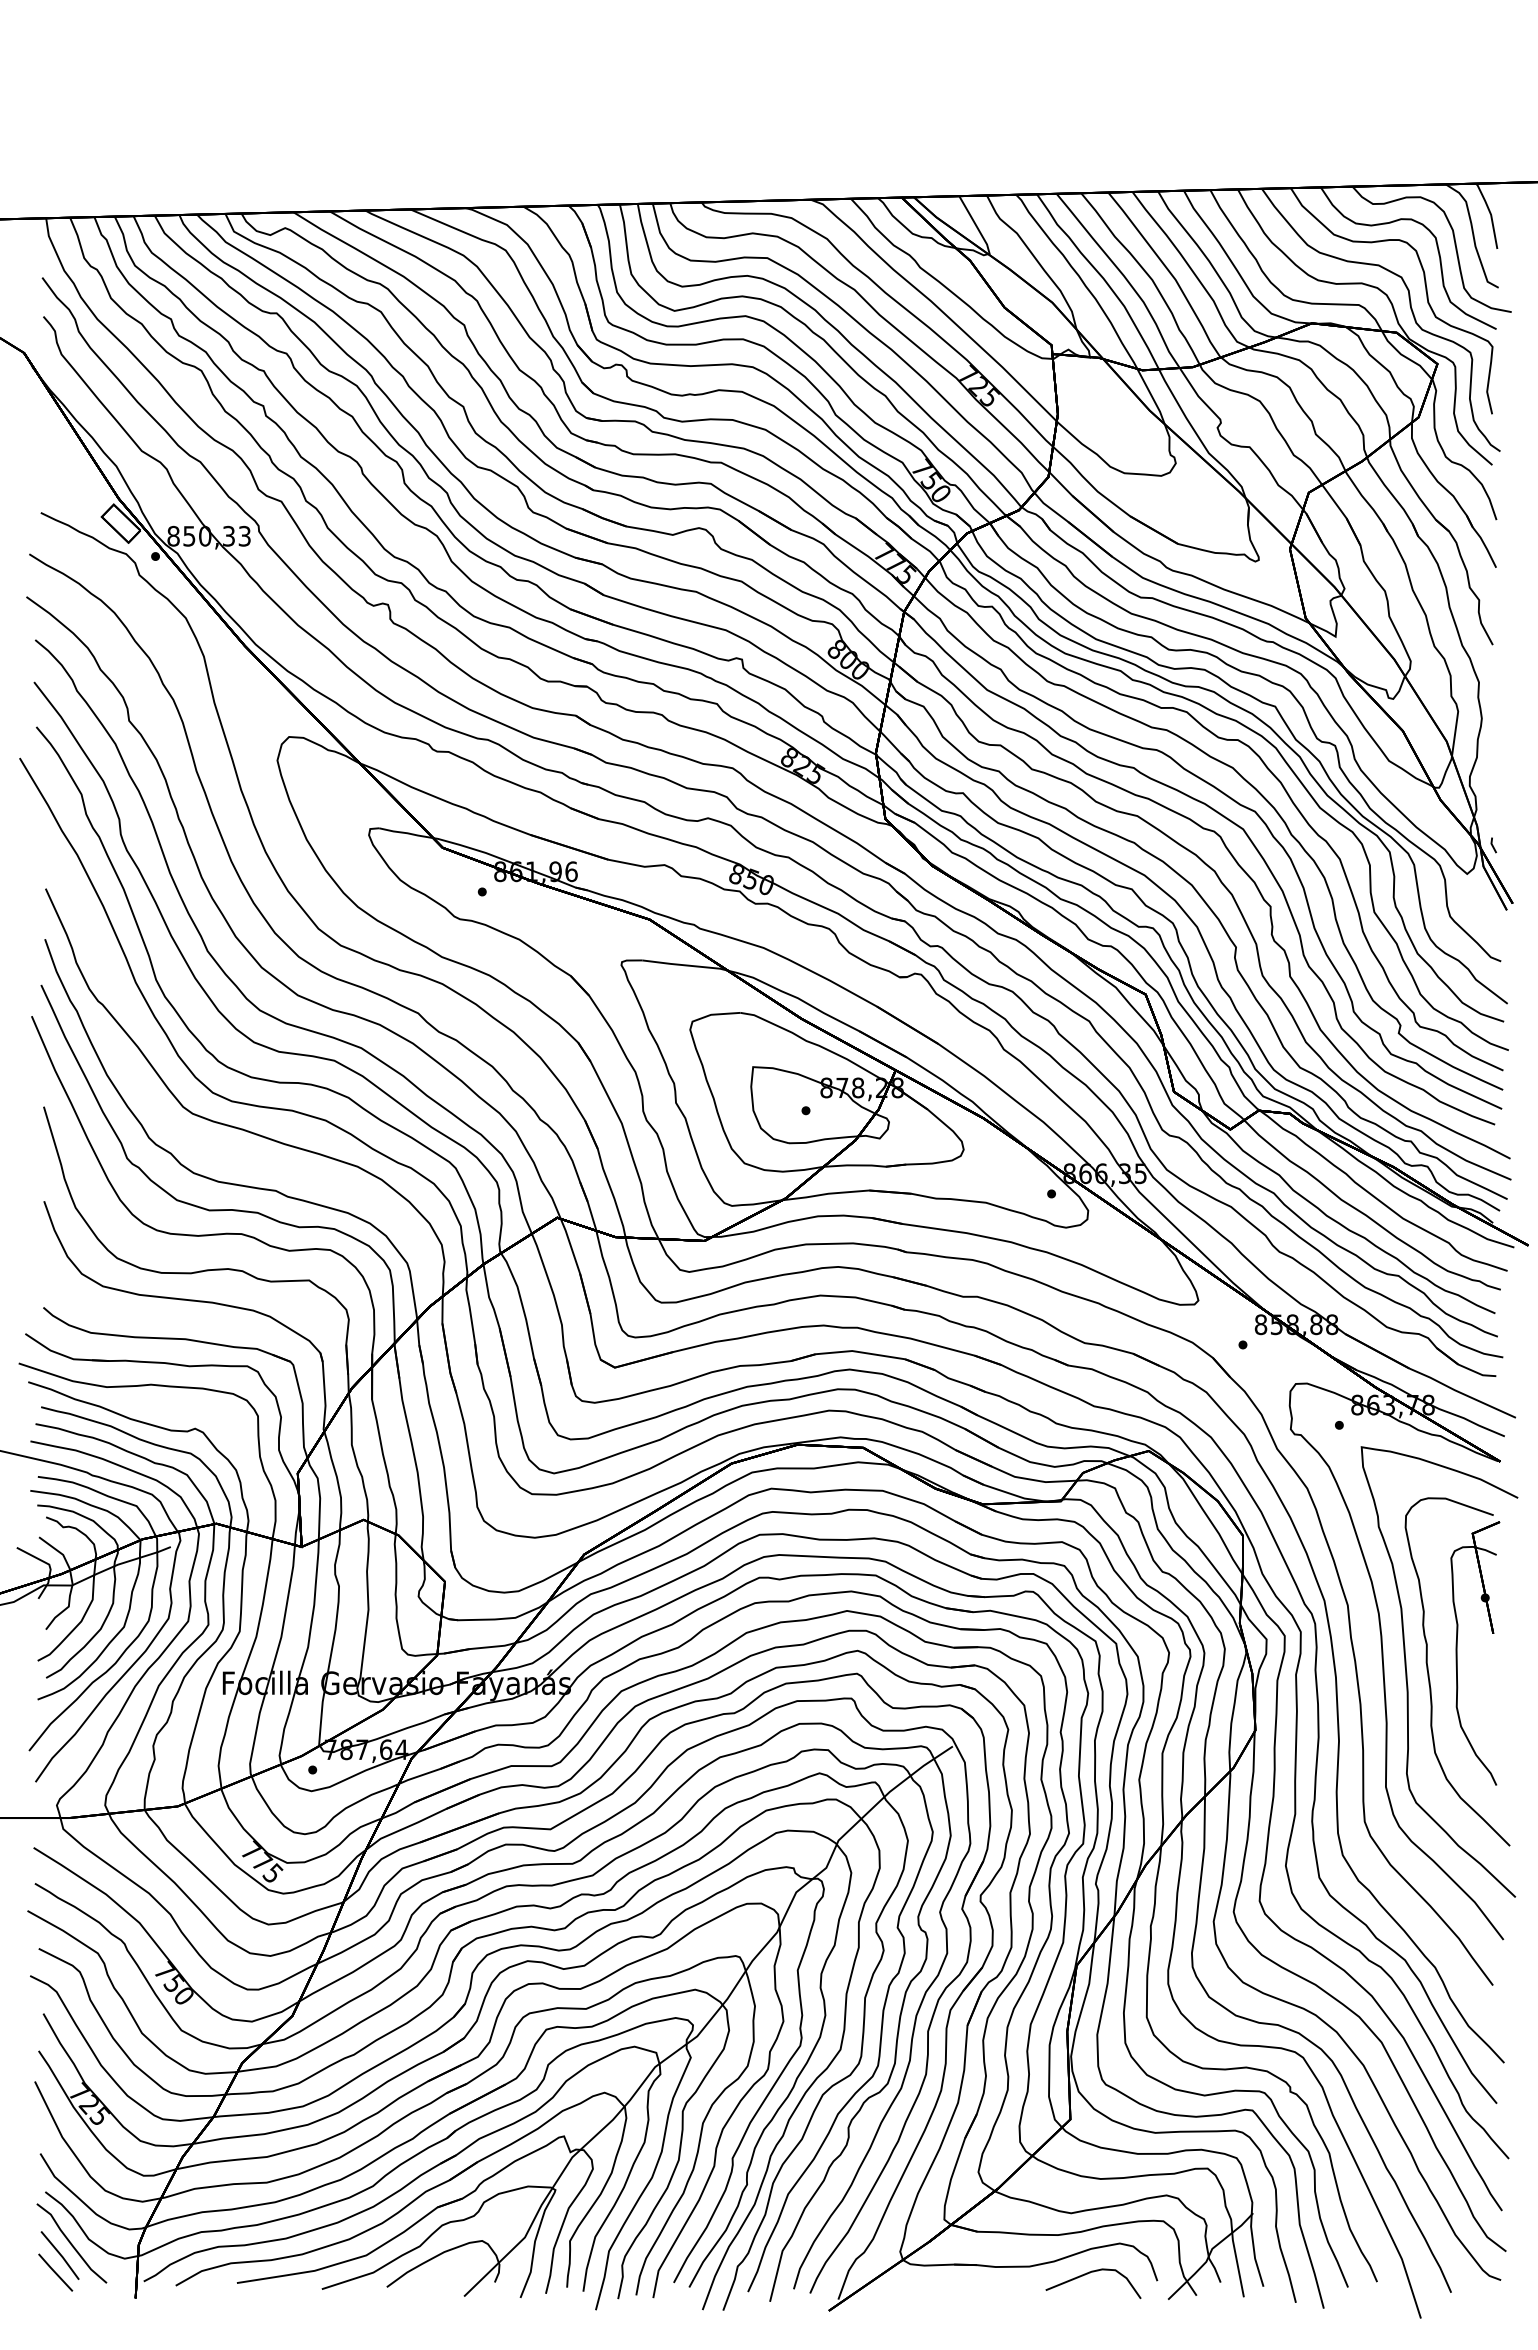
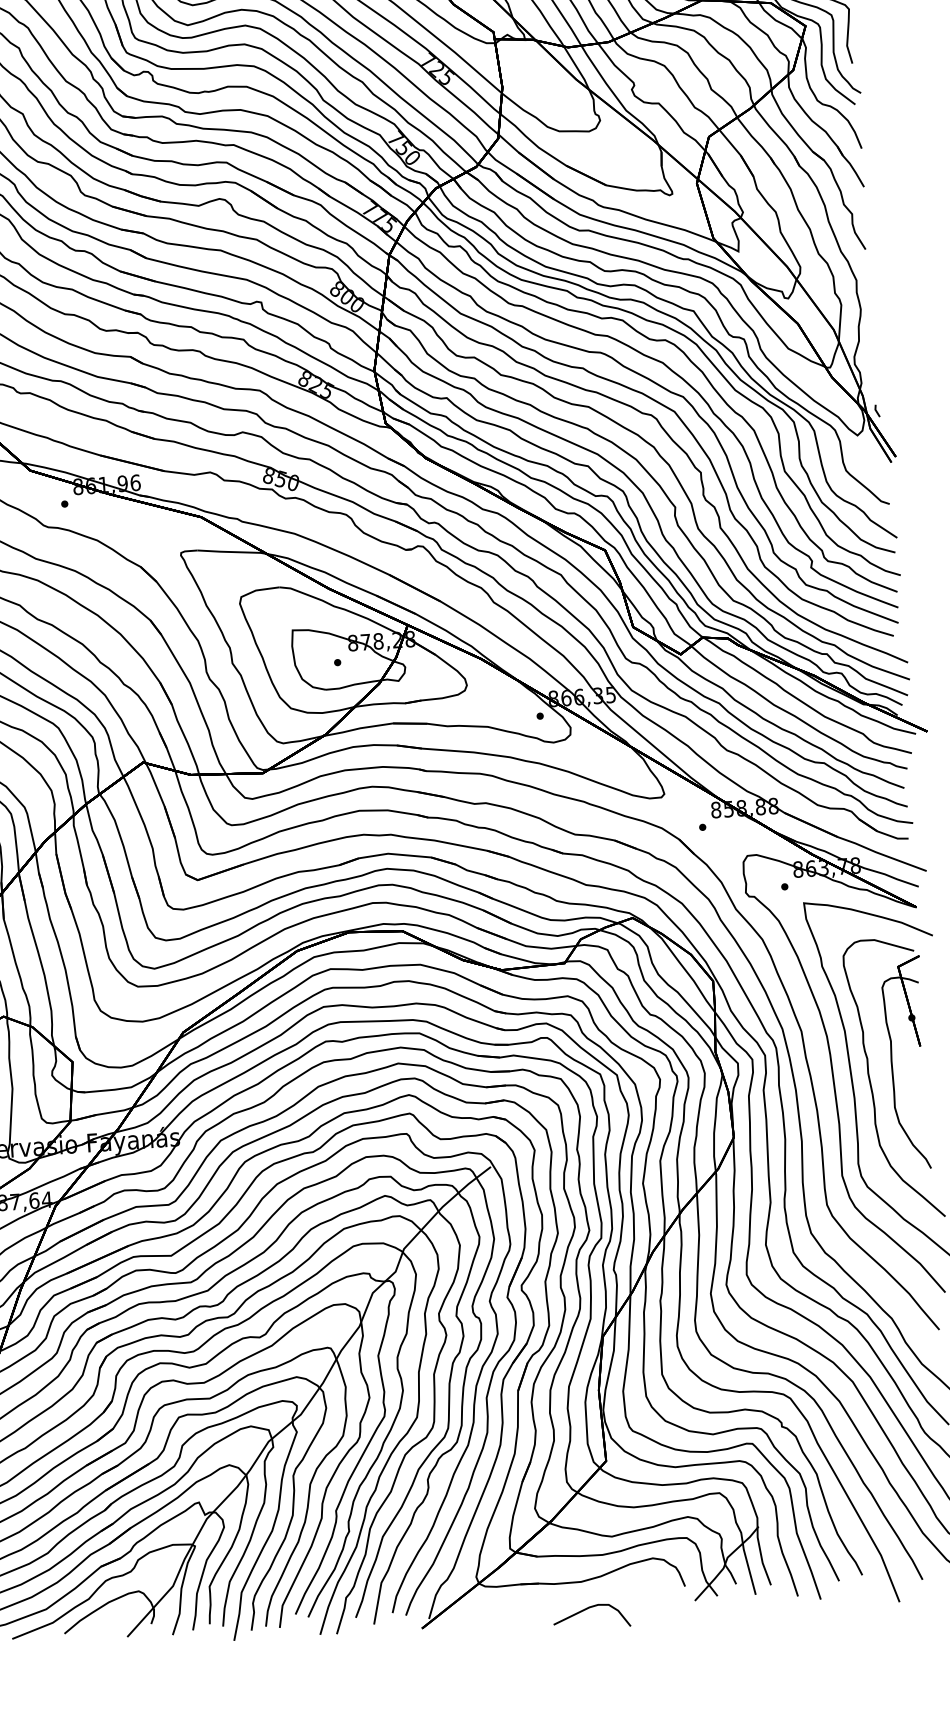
curve: (1090, 2273) -> (588, 1608), moved

